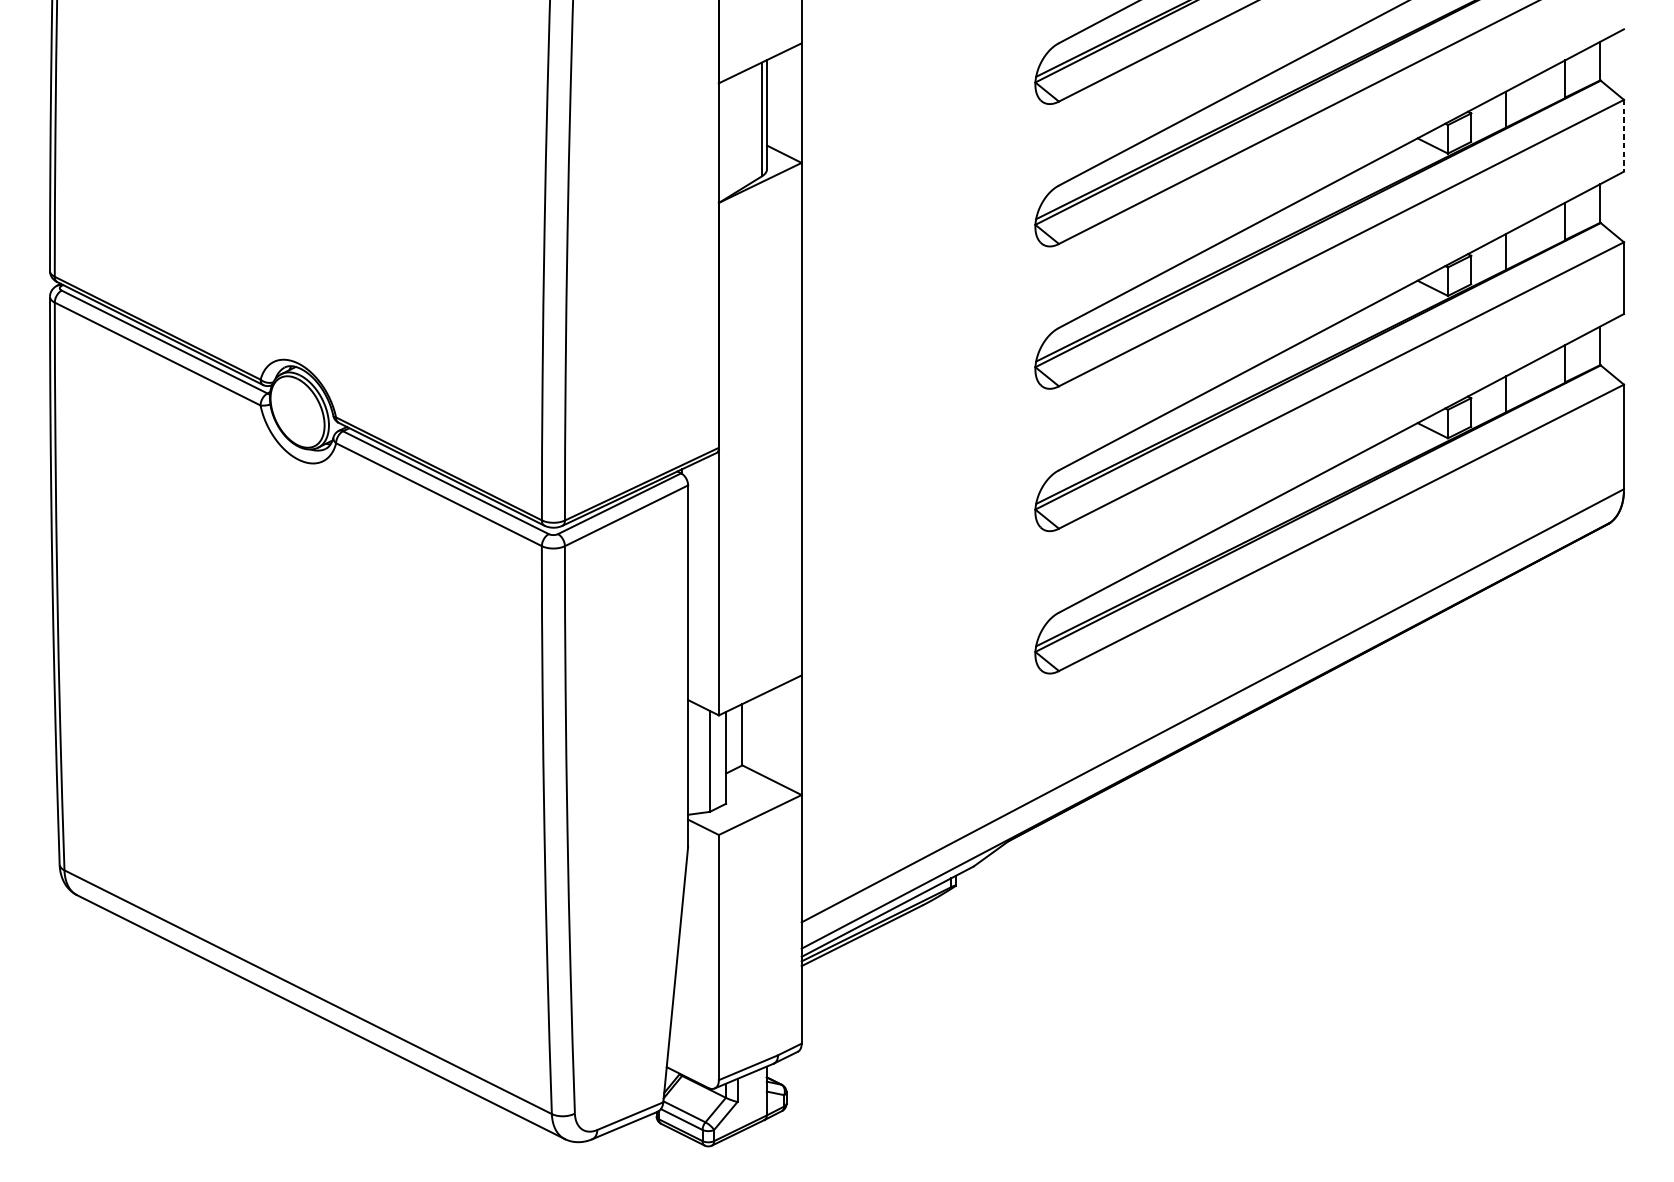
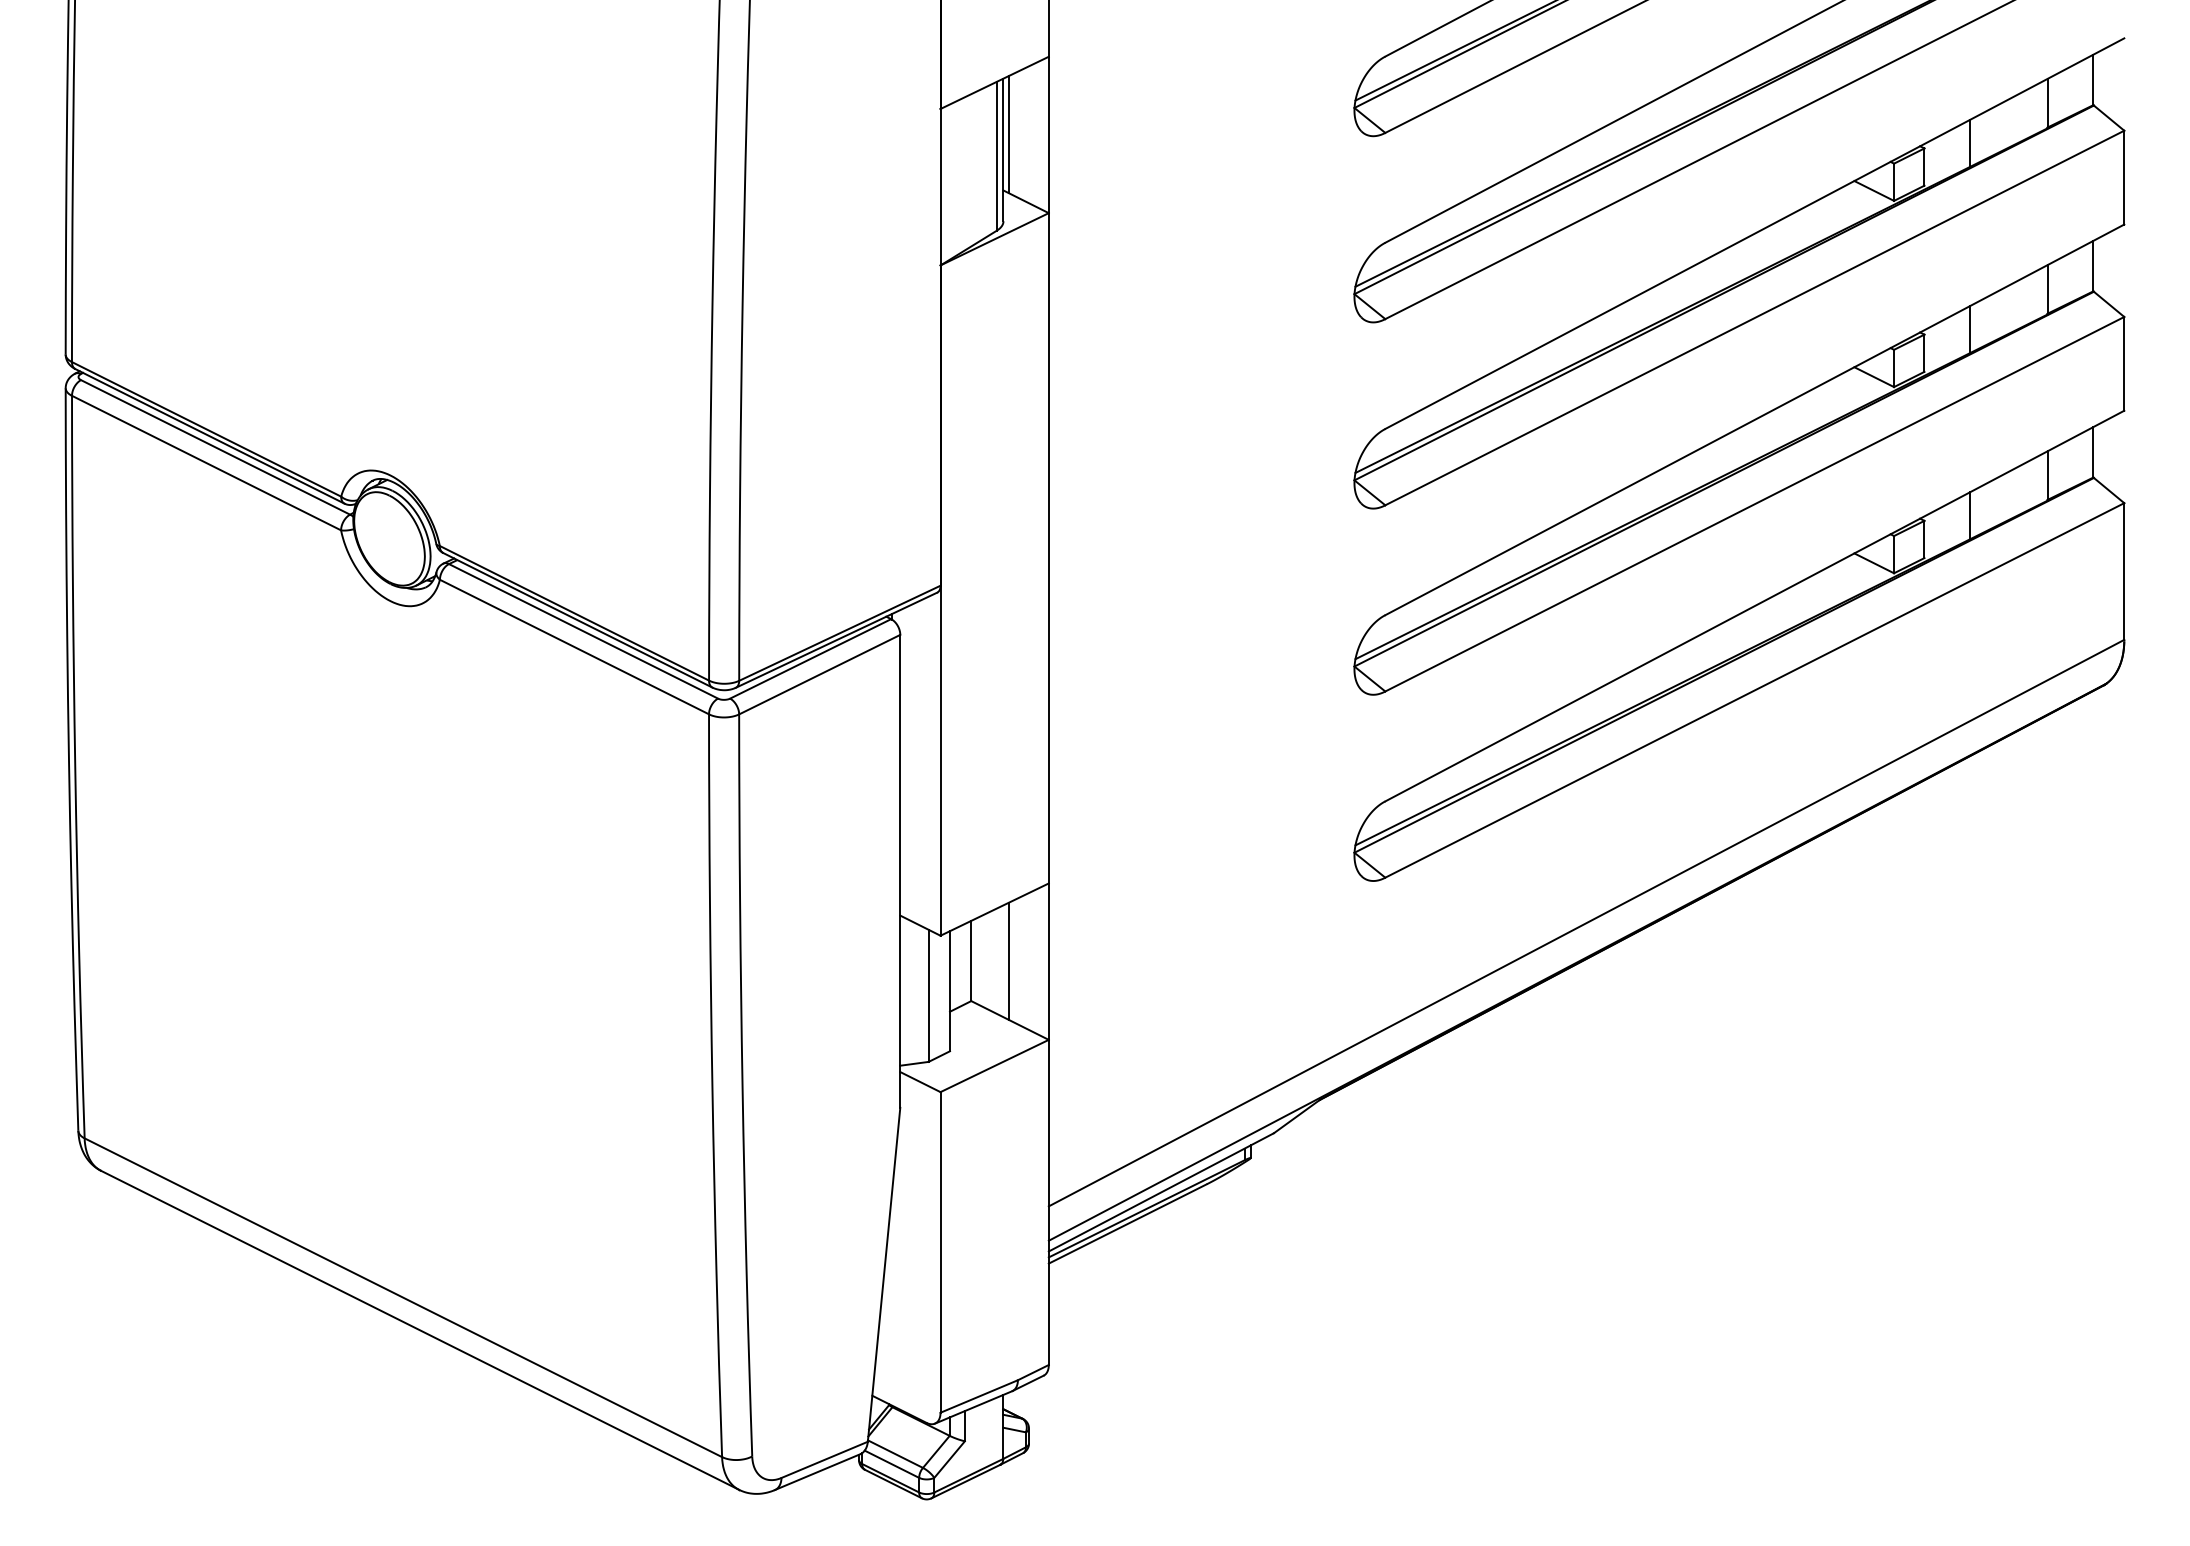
line: (770, 102) -> (1008, 134), added
line: (1624, 135) -> (2124, 177), dashed -> solid
line: (770, 734) -> (1008, 960), added

